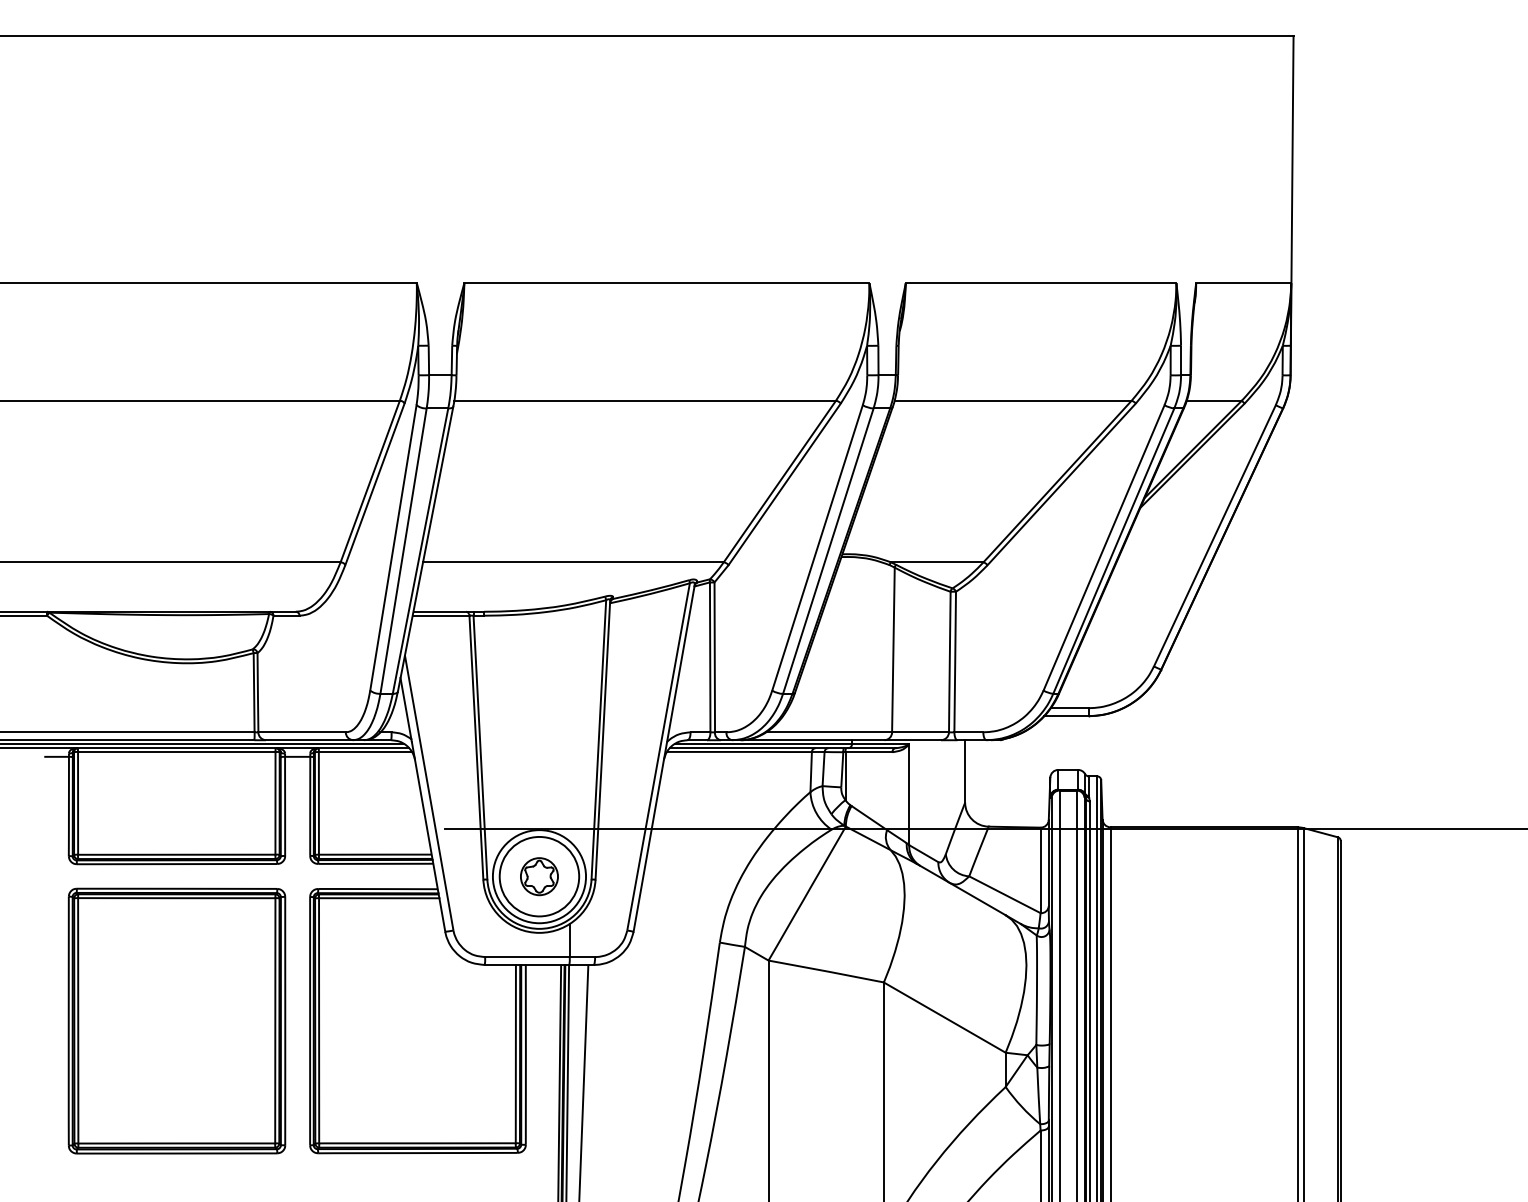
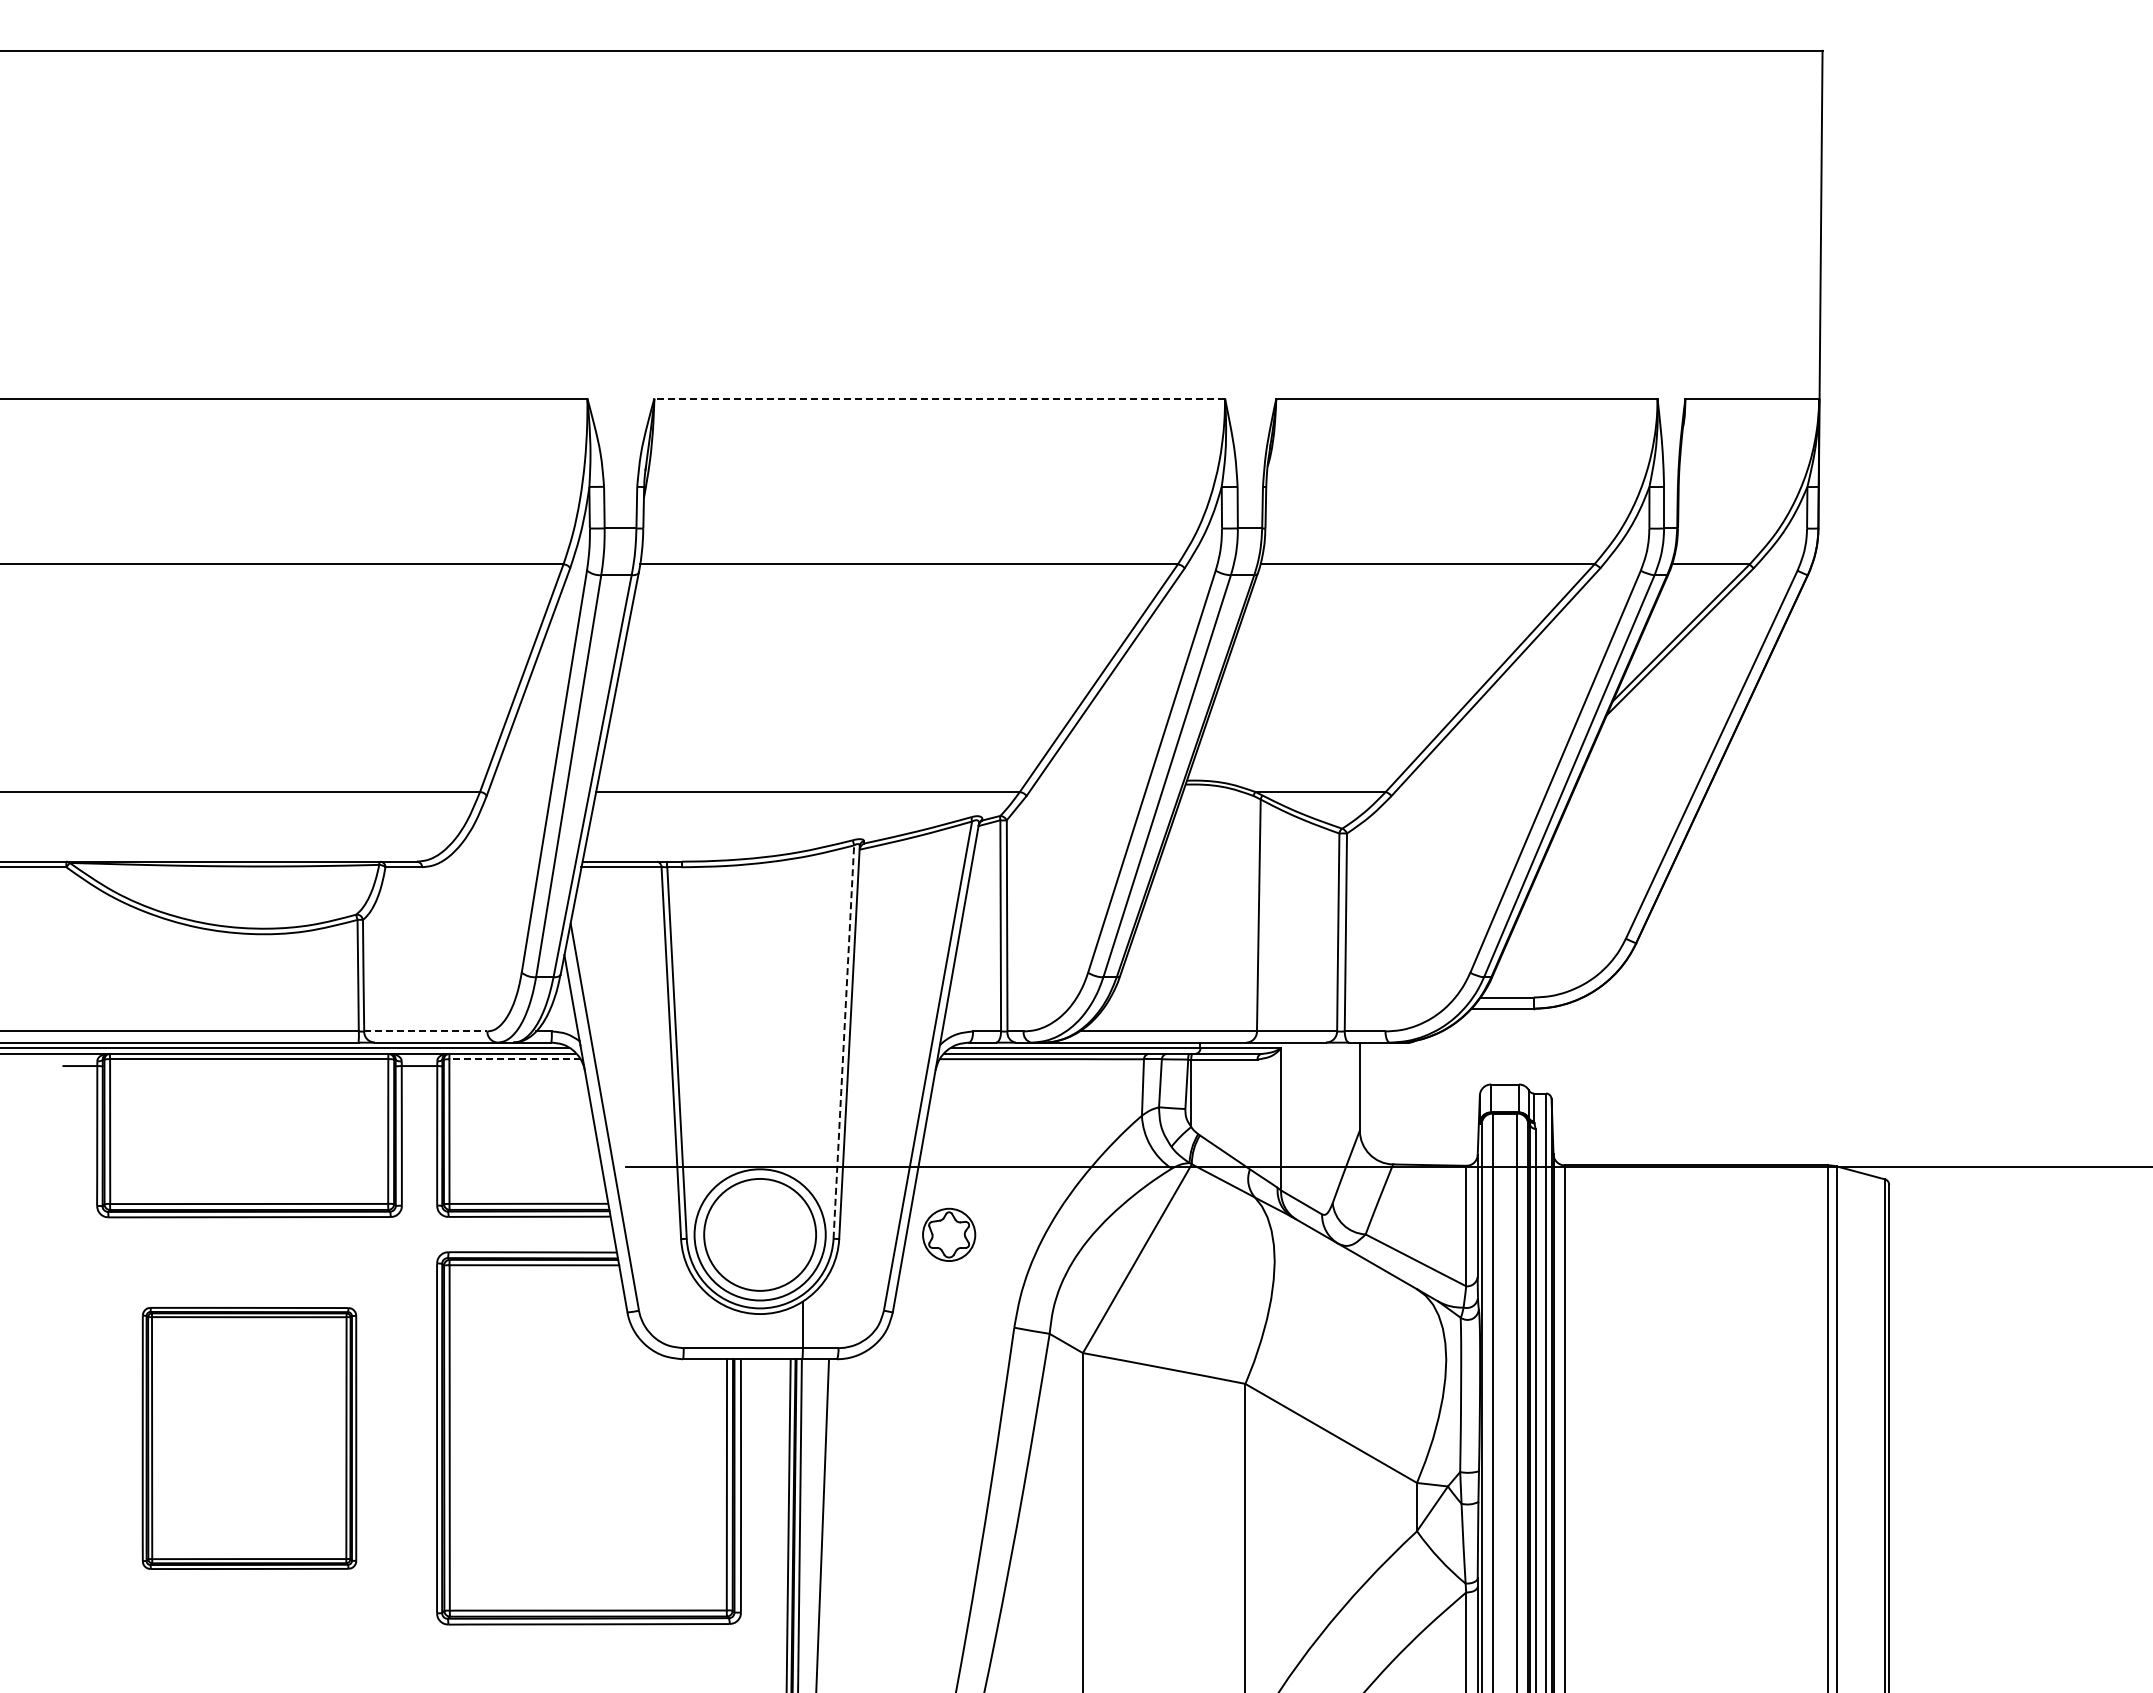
line: (666, 283) -> (939, 398), solid -> dashed
line: (301, 732) -> (425, 1031), solid -> dashed
line: (598, 740) -> (843, 1042), solid -> dashed
line: (365, 752) -> (514, 1059), solid -> dashed
part: (539, 876) -> (949, 1234), moved
part: (176, 1021) -> (249, 1438), size x0.7

